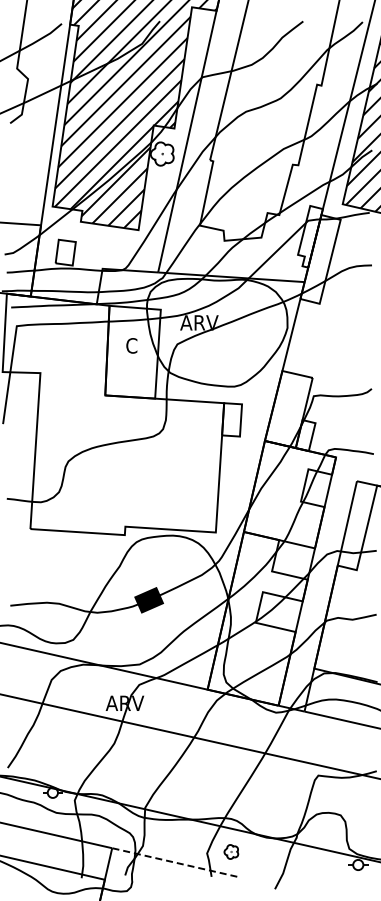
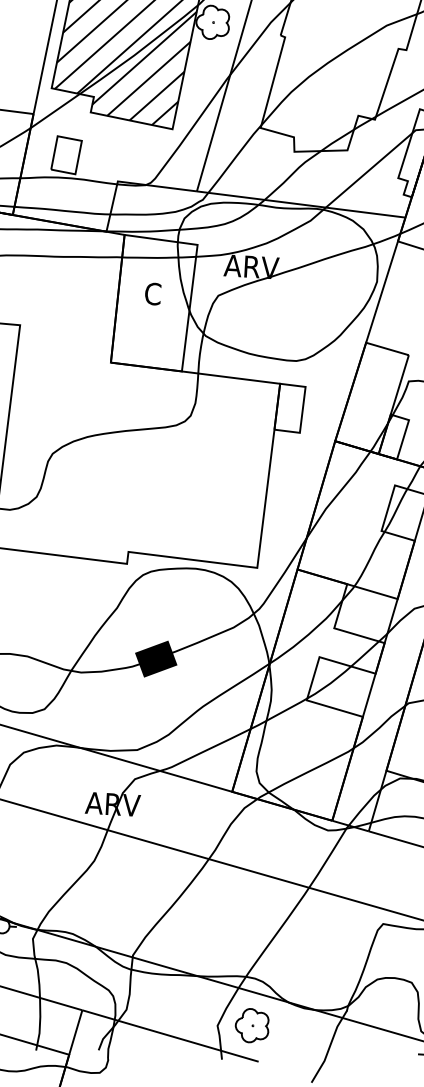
part: (231, 851) -> (252, 1025), size x1.67
line: (174, 862) -> (170, 1035), dashed -> solid

